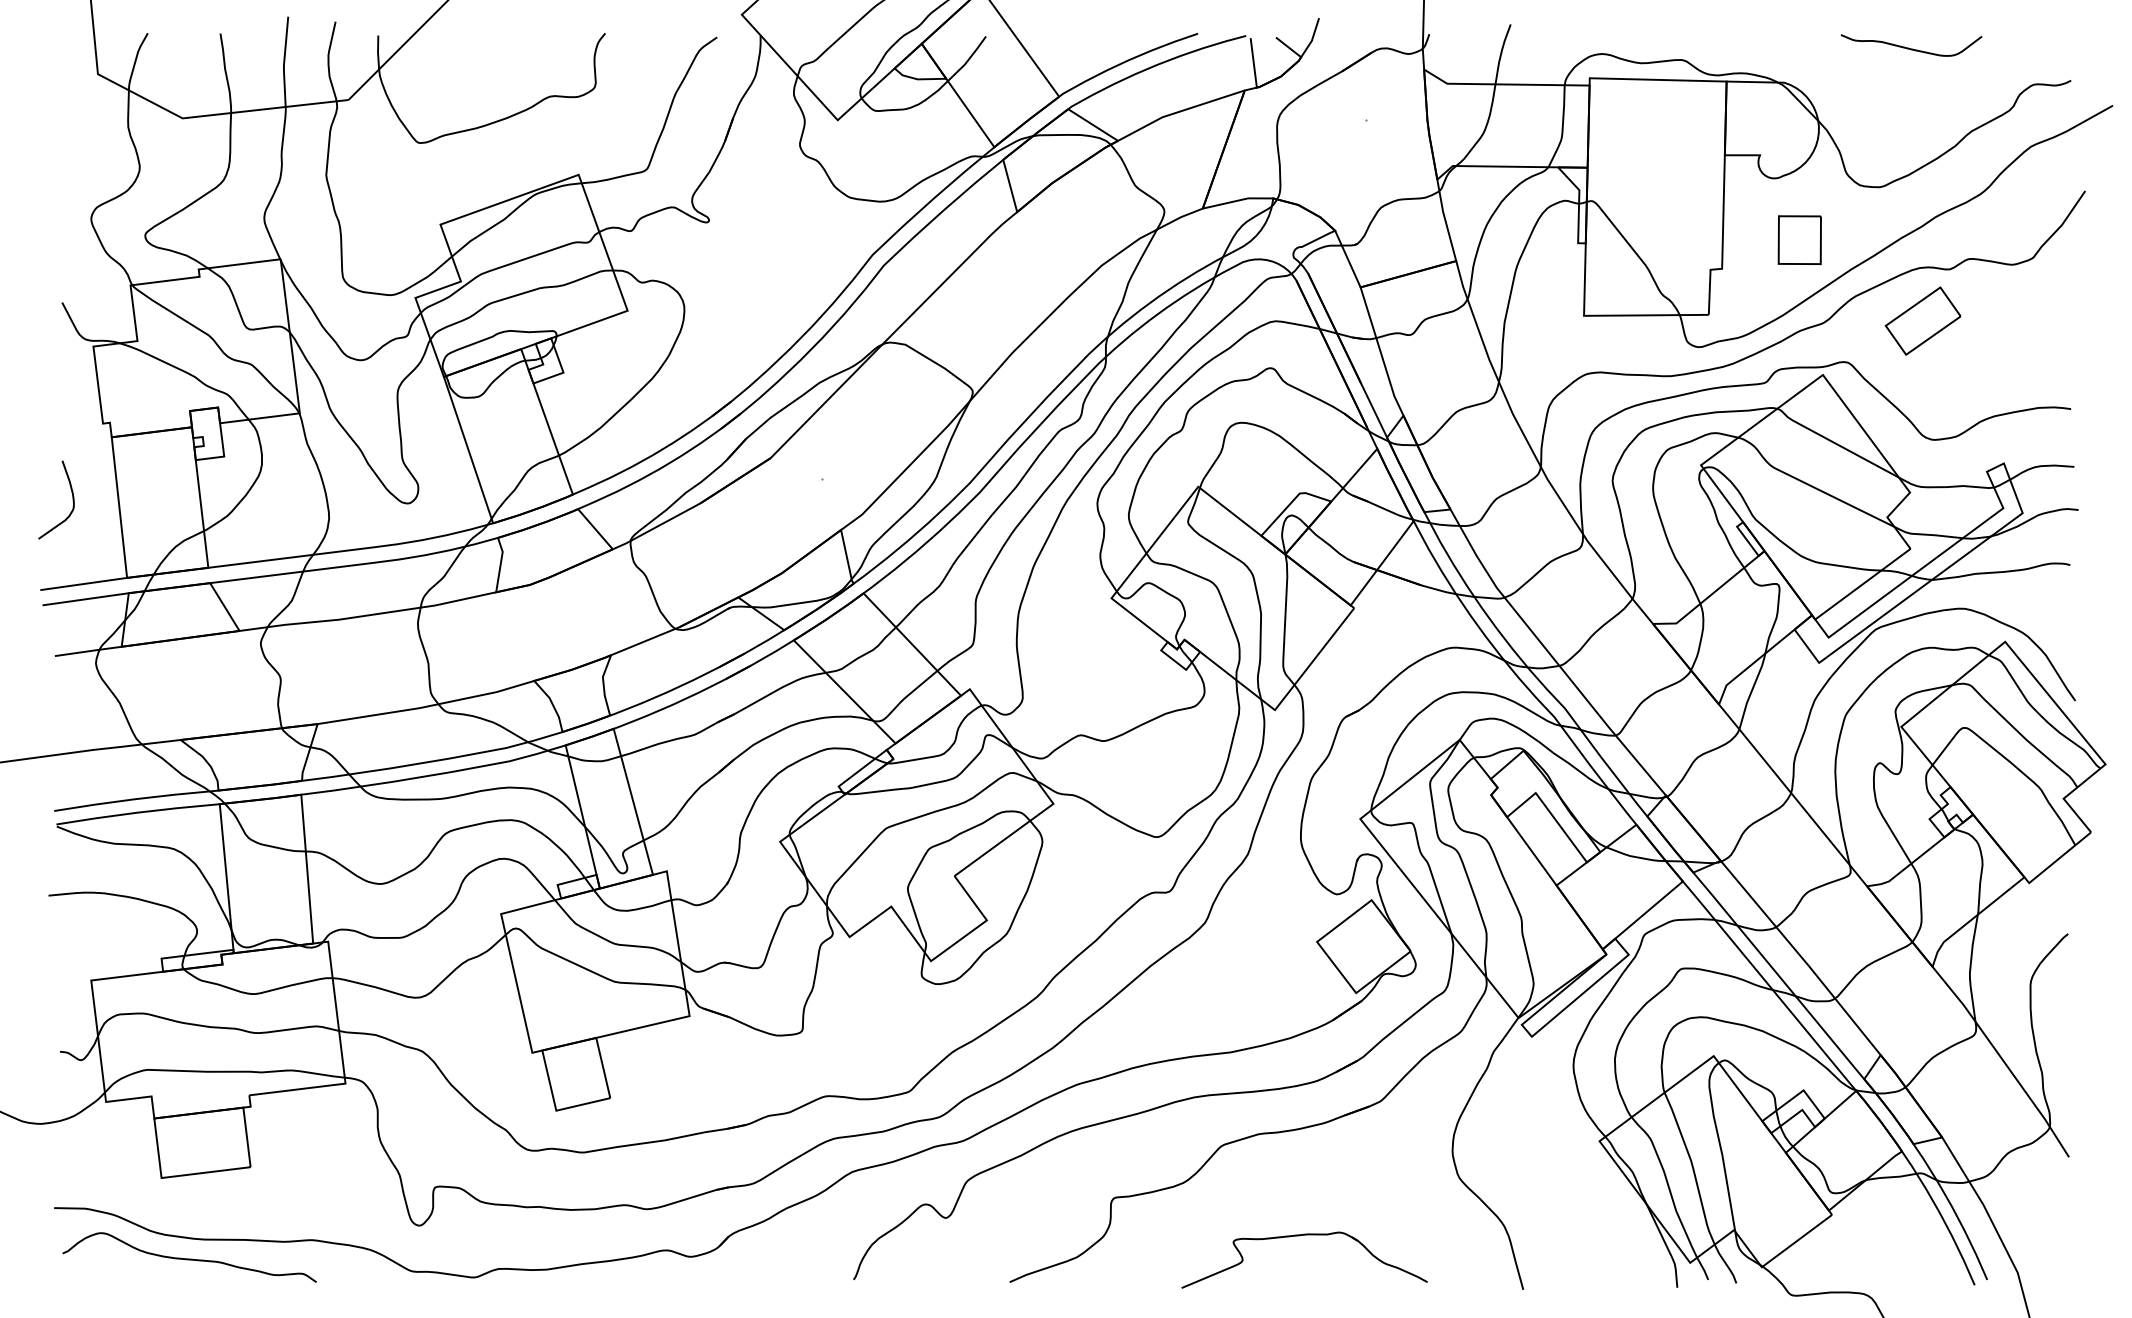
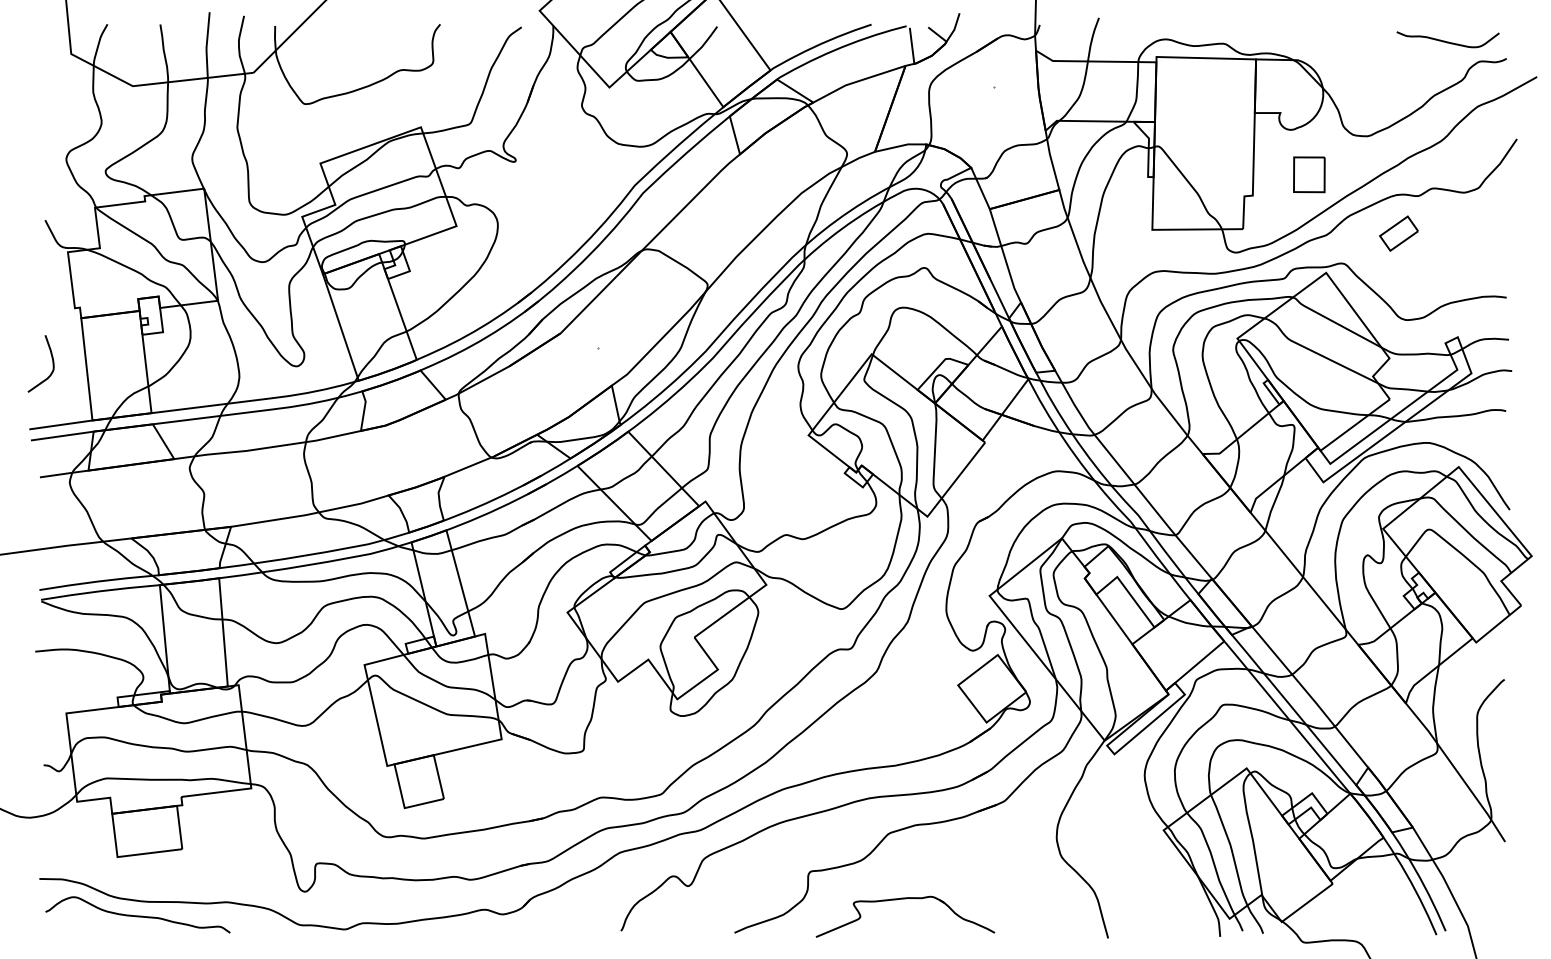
curve: (1911, 48) -> (1448, 41), moved
part: (1922, 320) -> (1398, 233), size x0.7
part: (1299, 1236) -> (901, 899), moved

